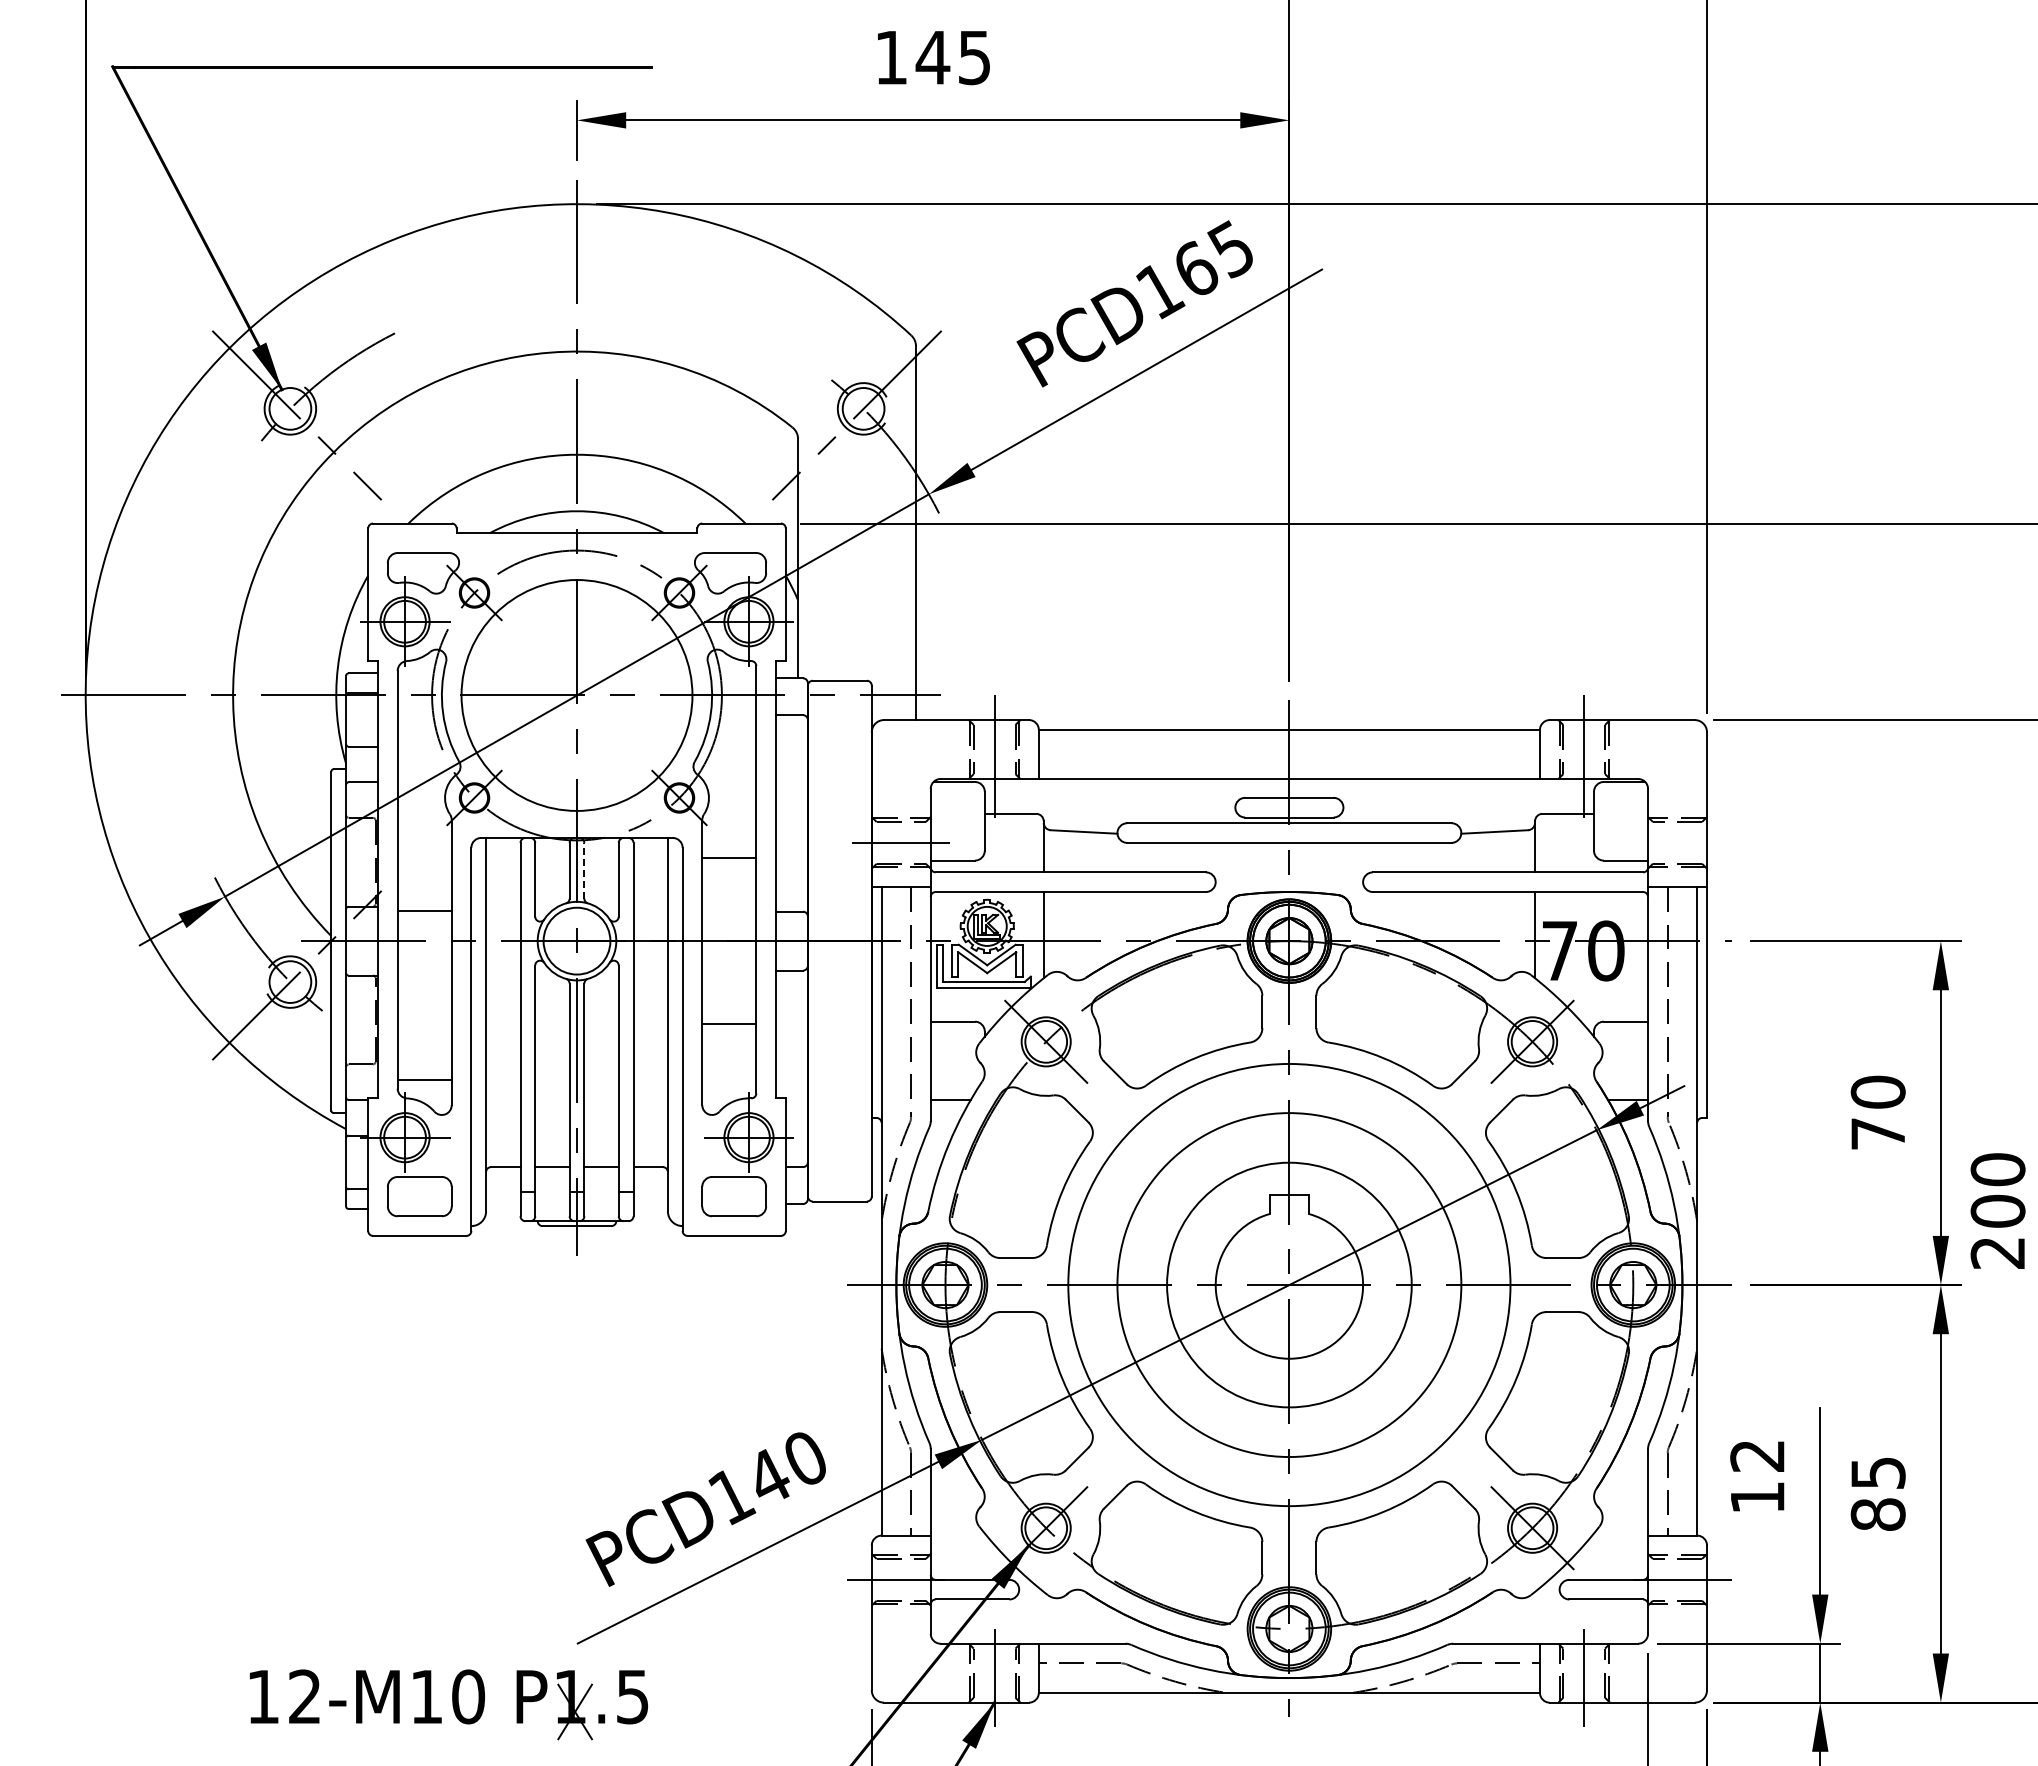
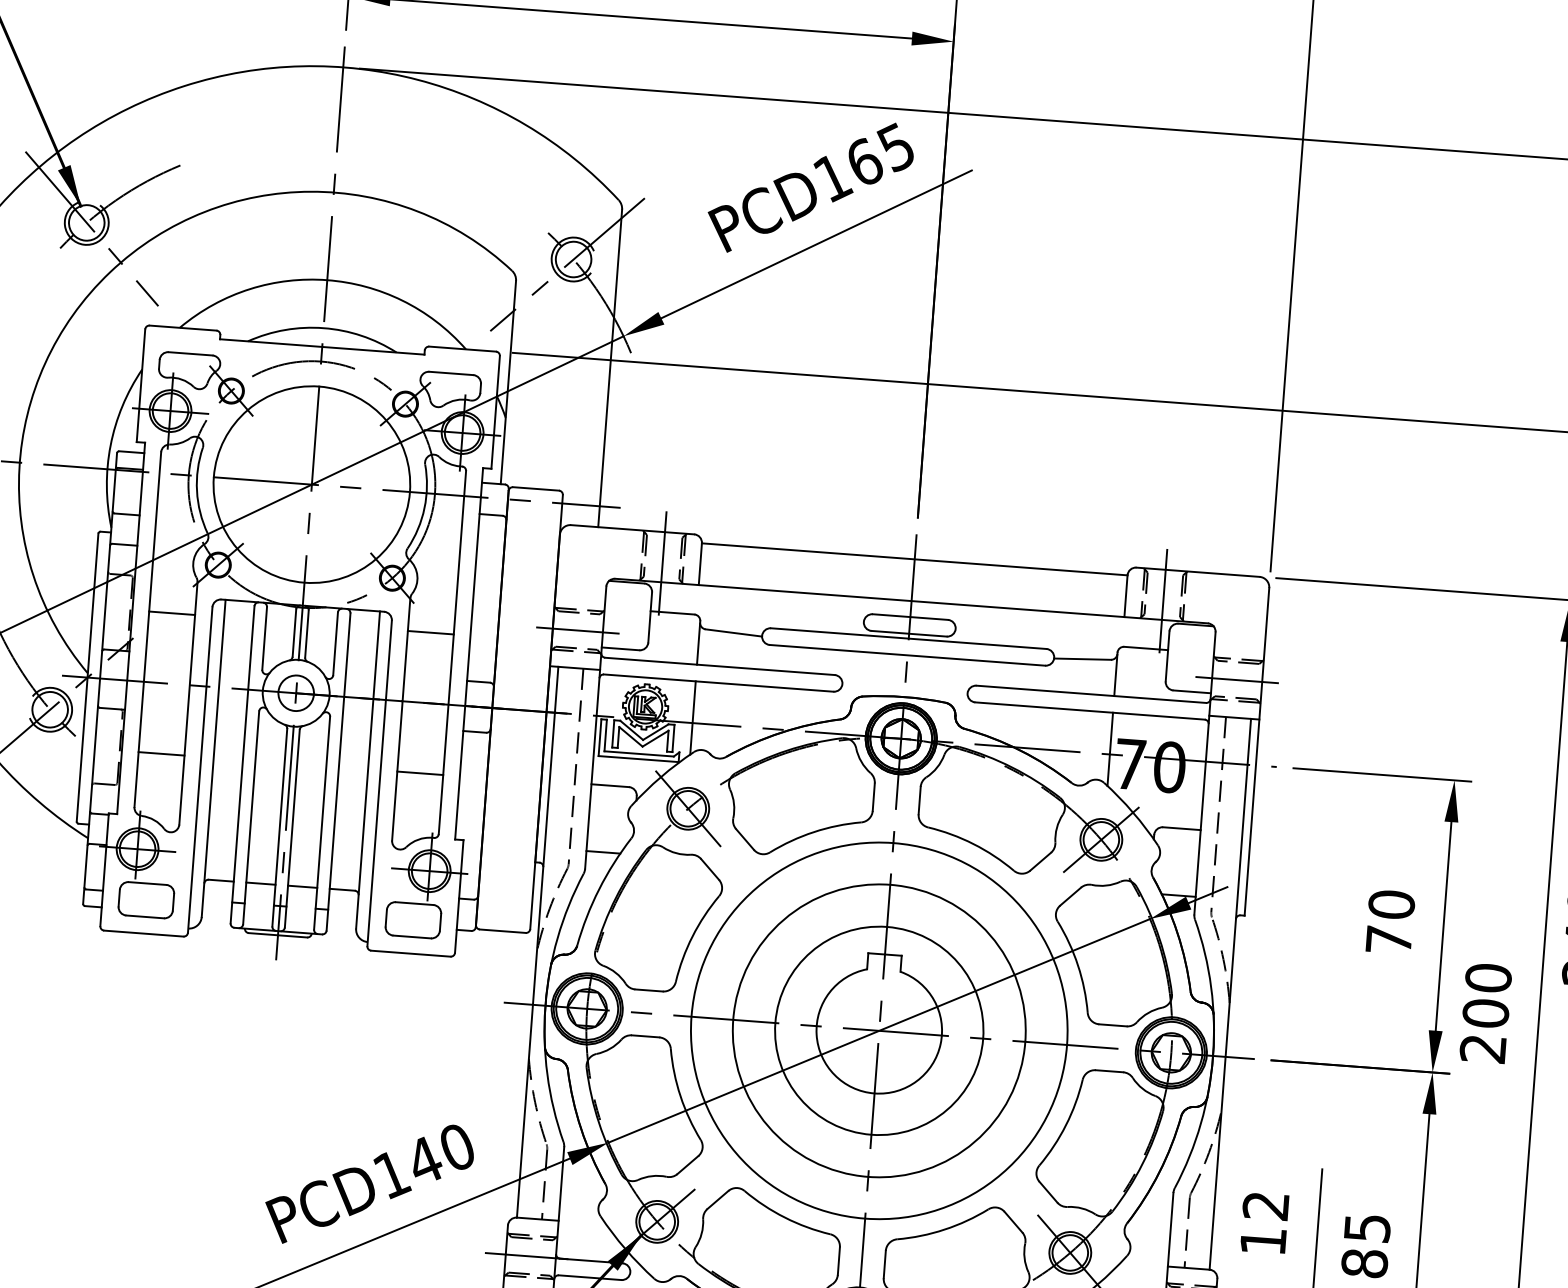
line: (1677, 842) -> (1237, 679), added
line: (584, 870) -> (307, 633), dashed -> solid
line: (424, 911) -> (171, 613), moved
circle: (576, 941) -> (295, 693), size x0.62
line: (424, 1079) -> (161, 753), moved

